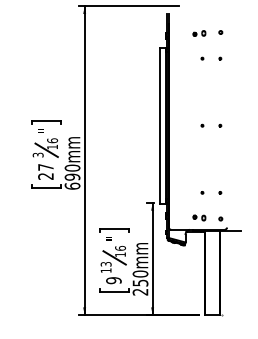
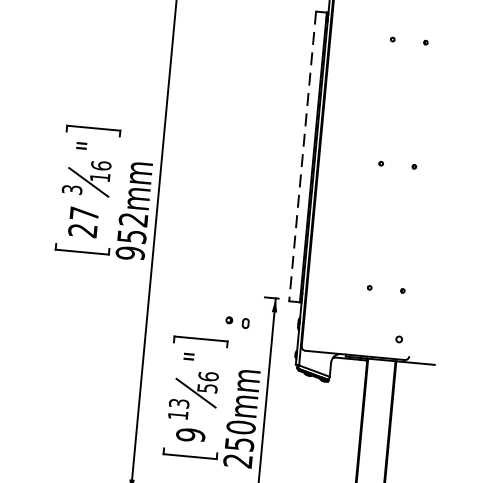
line: (160, 126) -> (303, 157), solid -> dashed
text: (72, 176) -> (132, 235), 690mm -> 952mm
part: (199, 217) -> (237, 321), moved
text: (120, 254) -> (207, 387), 16 -> 56

